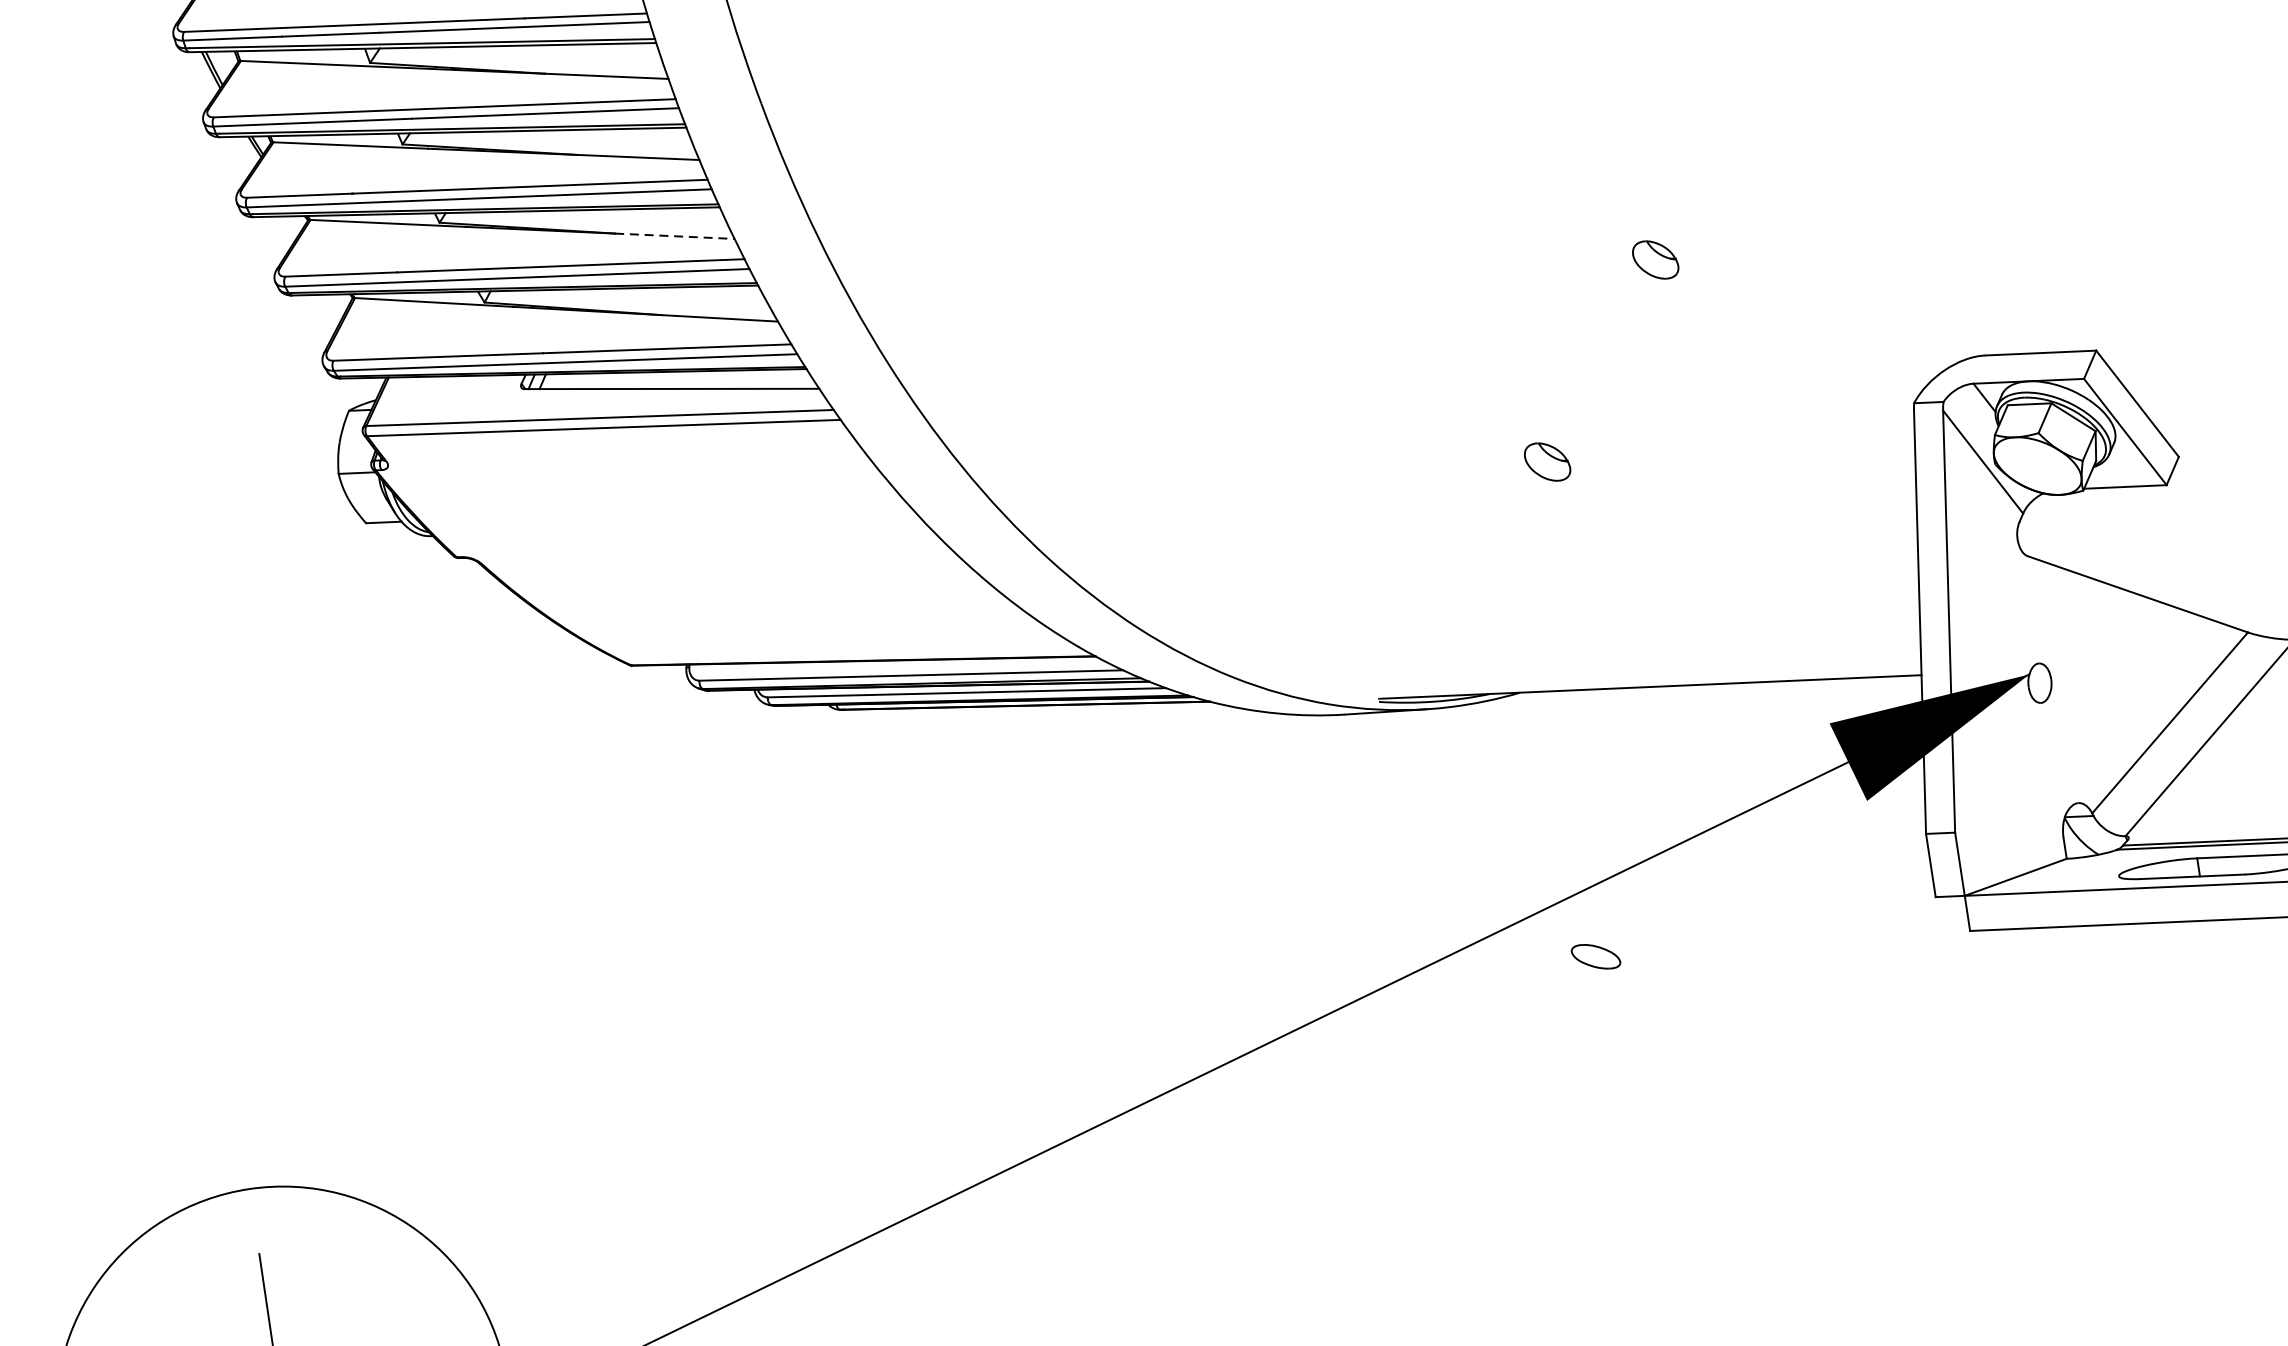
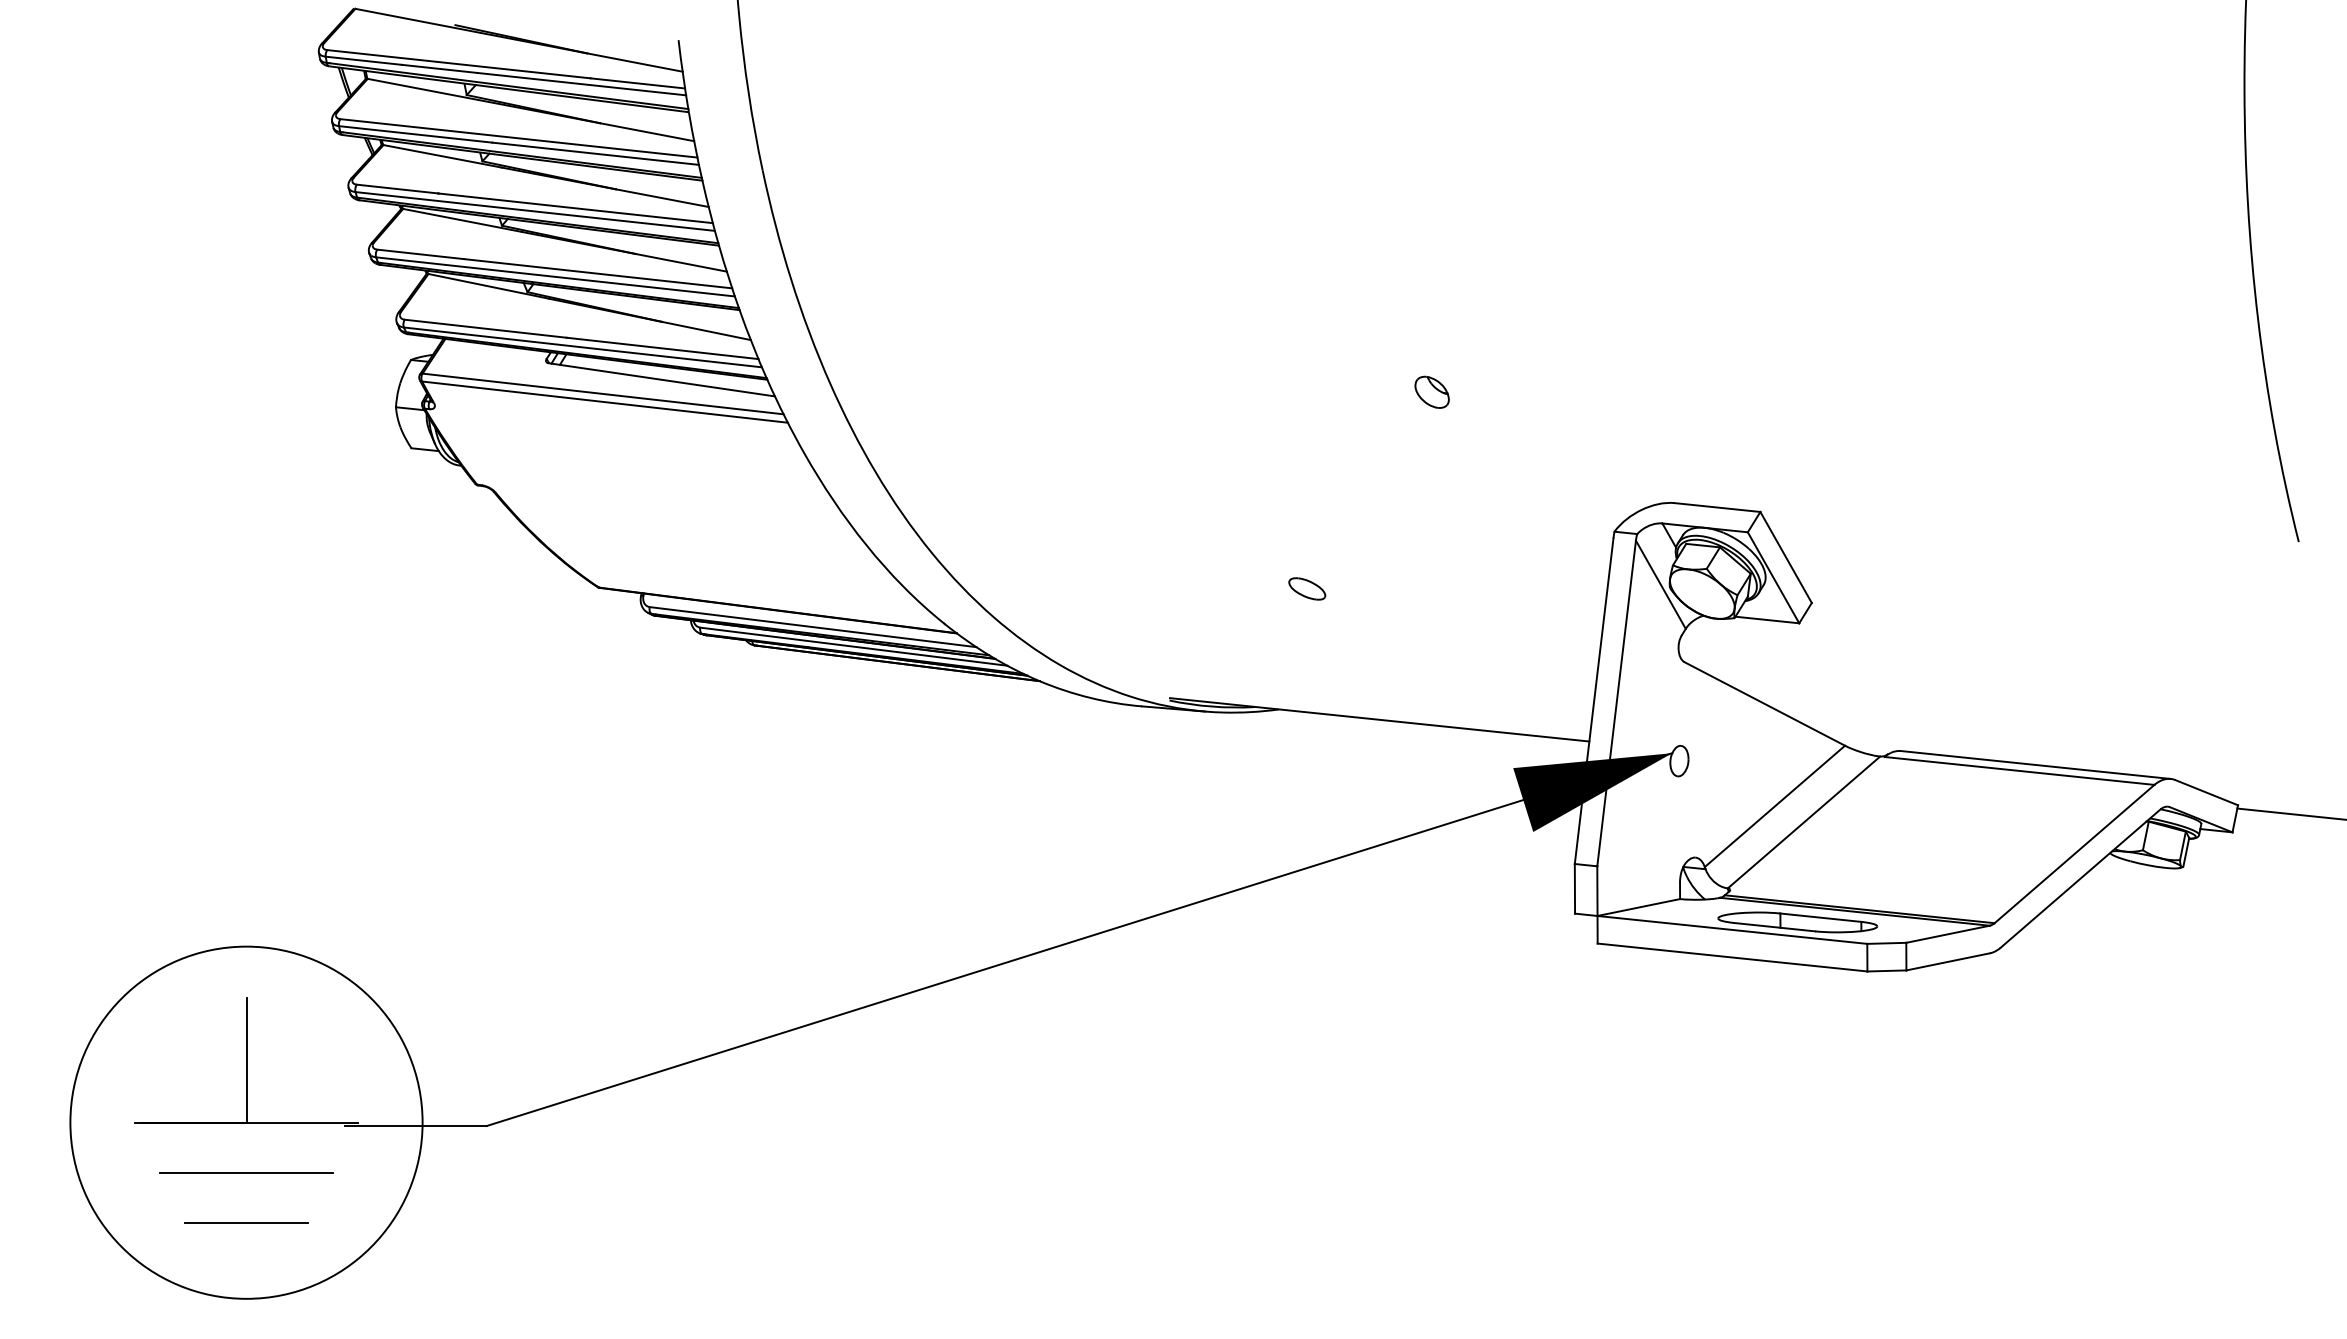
line: (675, 235) -> (681, 262), dashed -> solid
part: (1546, 461) -> (1325, 534), removed
part: (1596, 956) -> (1307, 588), moved

